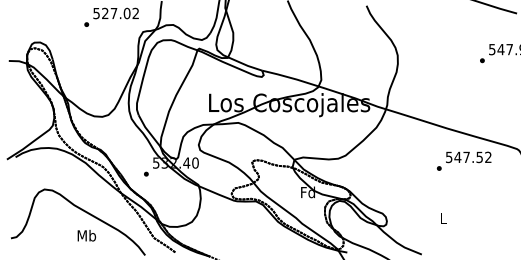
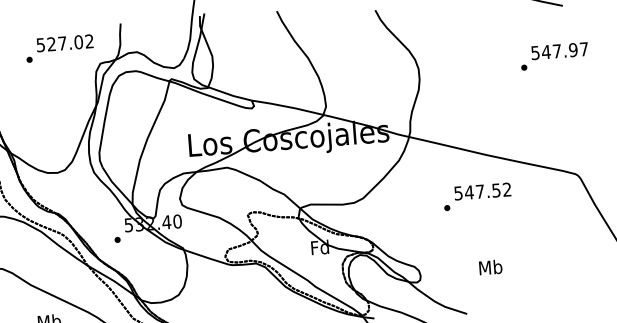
text: (463, 160) -> (476, 195), moved
text: (443, 218) -> (490, 267), L -> Mb

